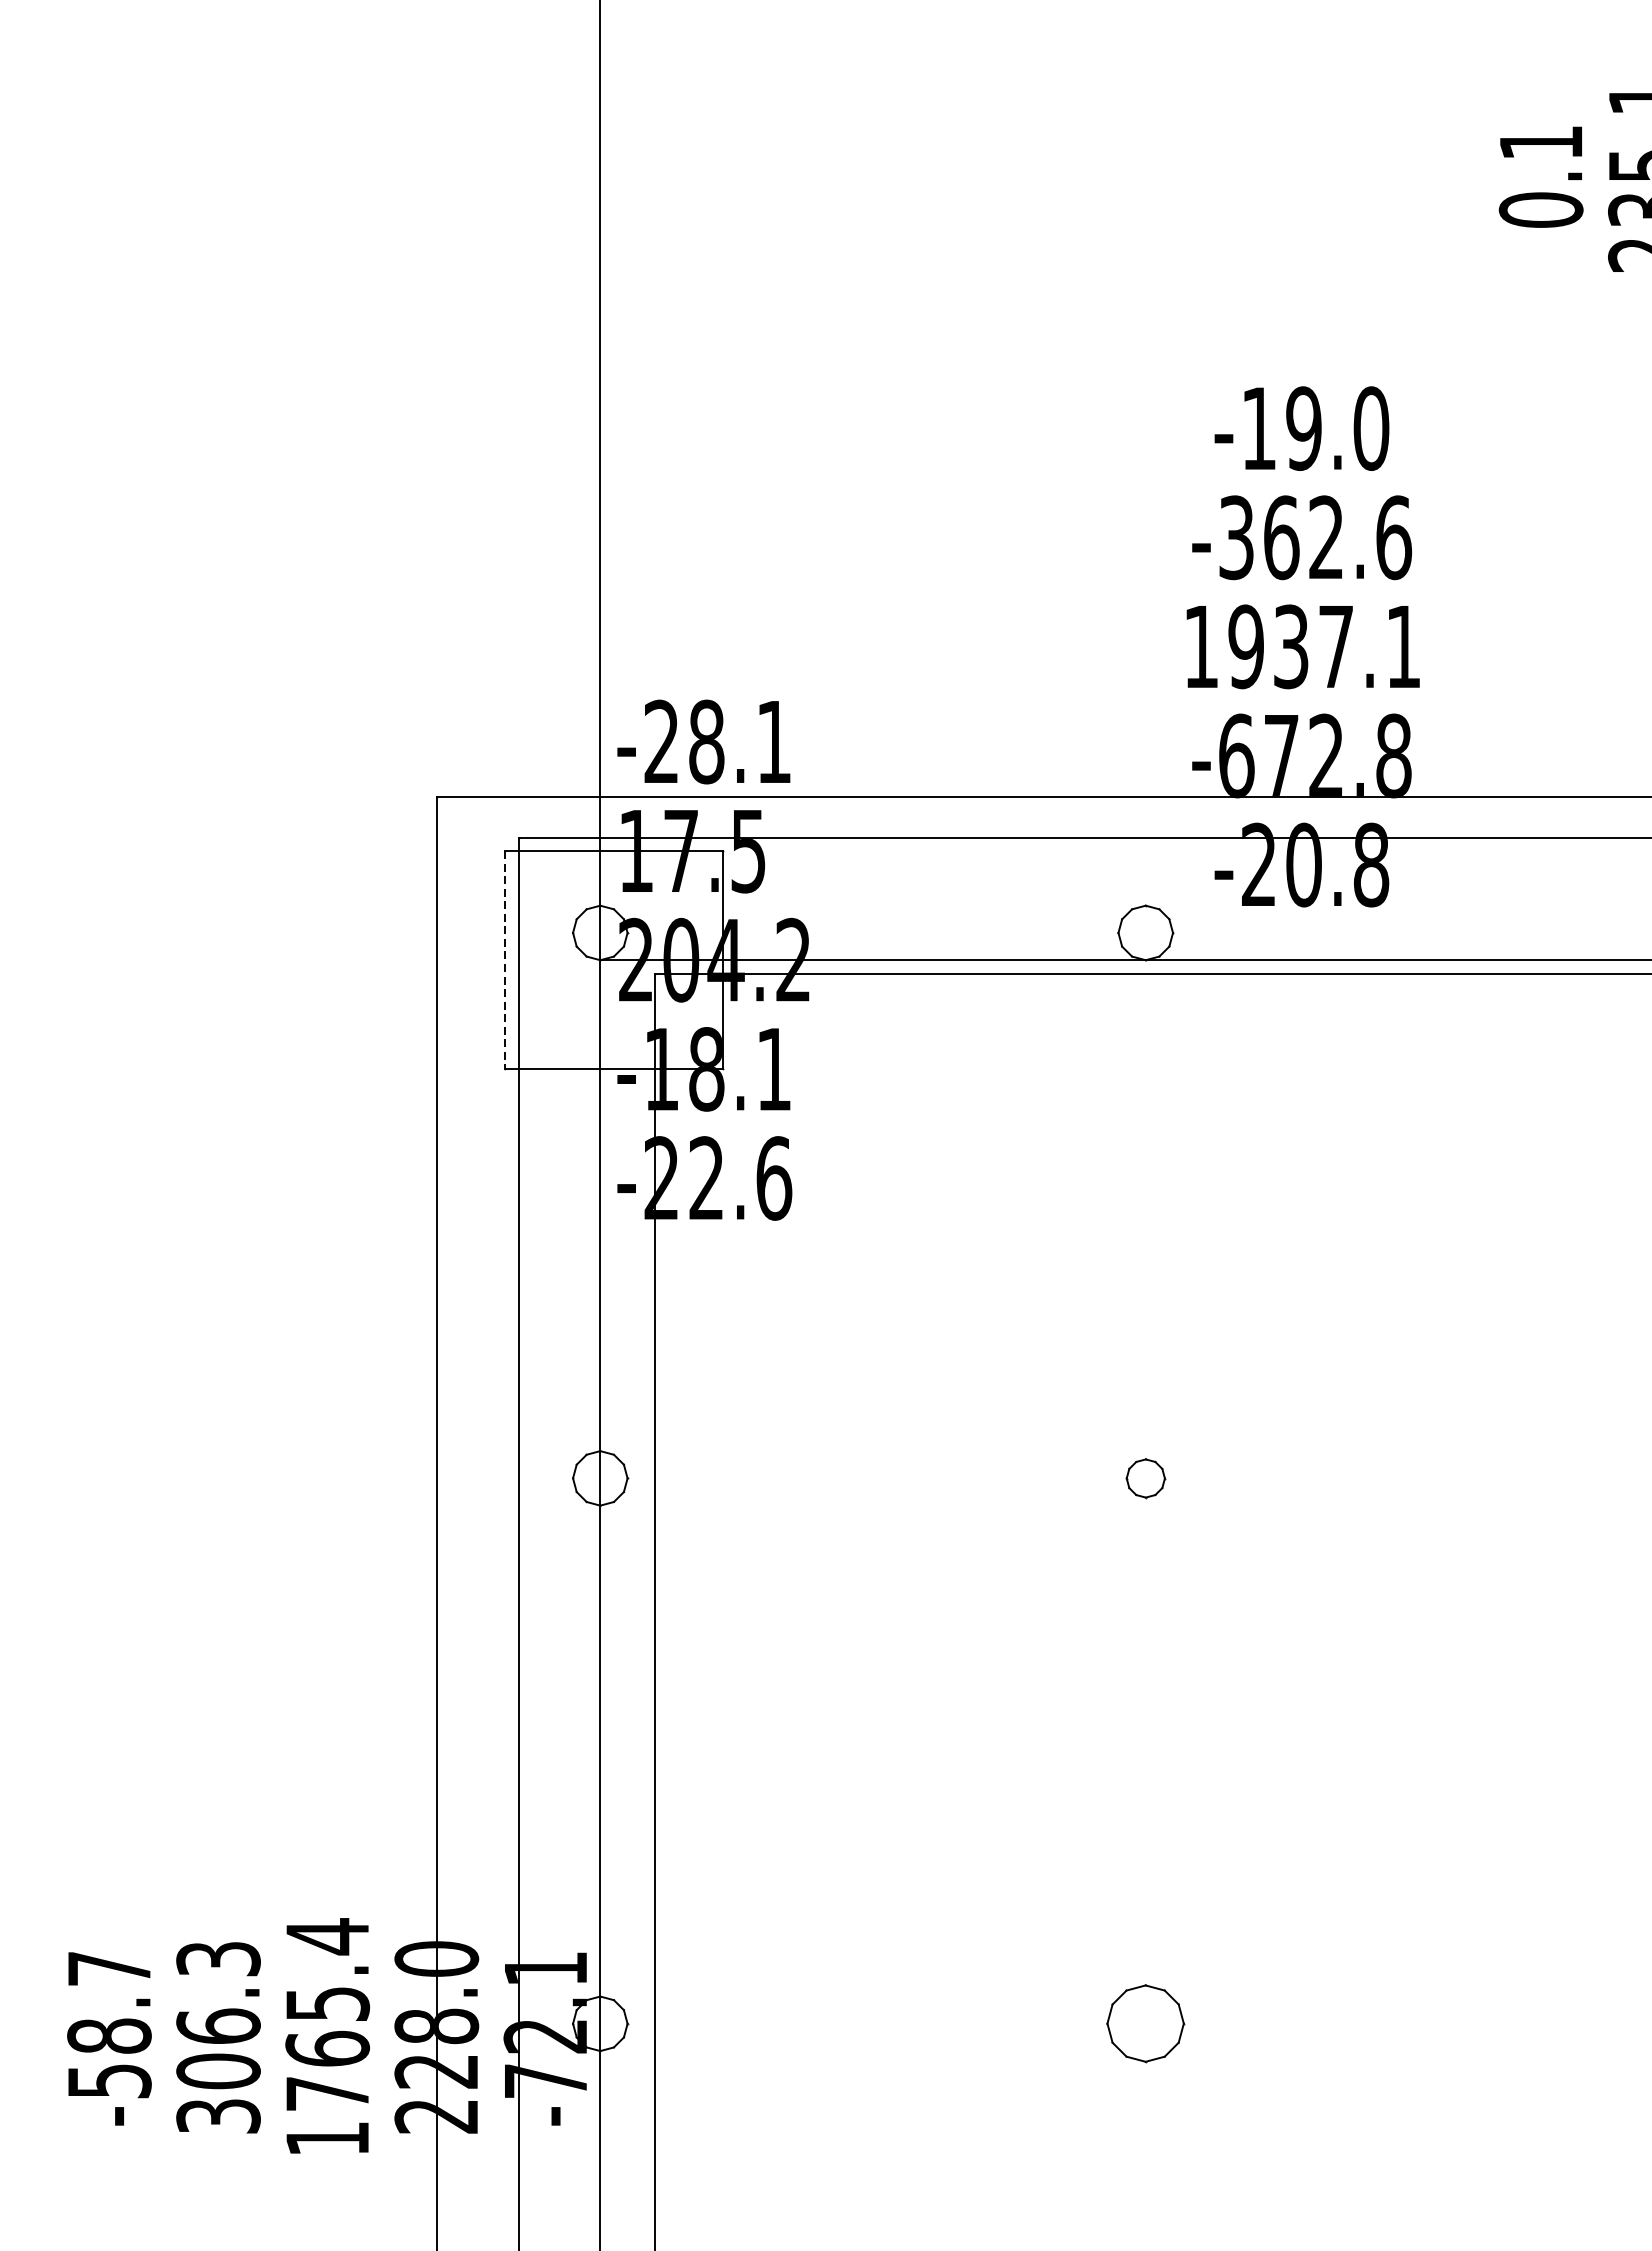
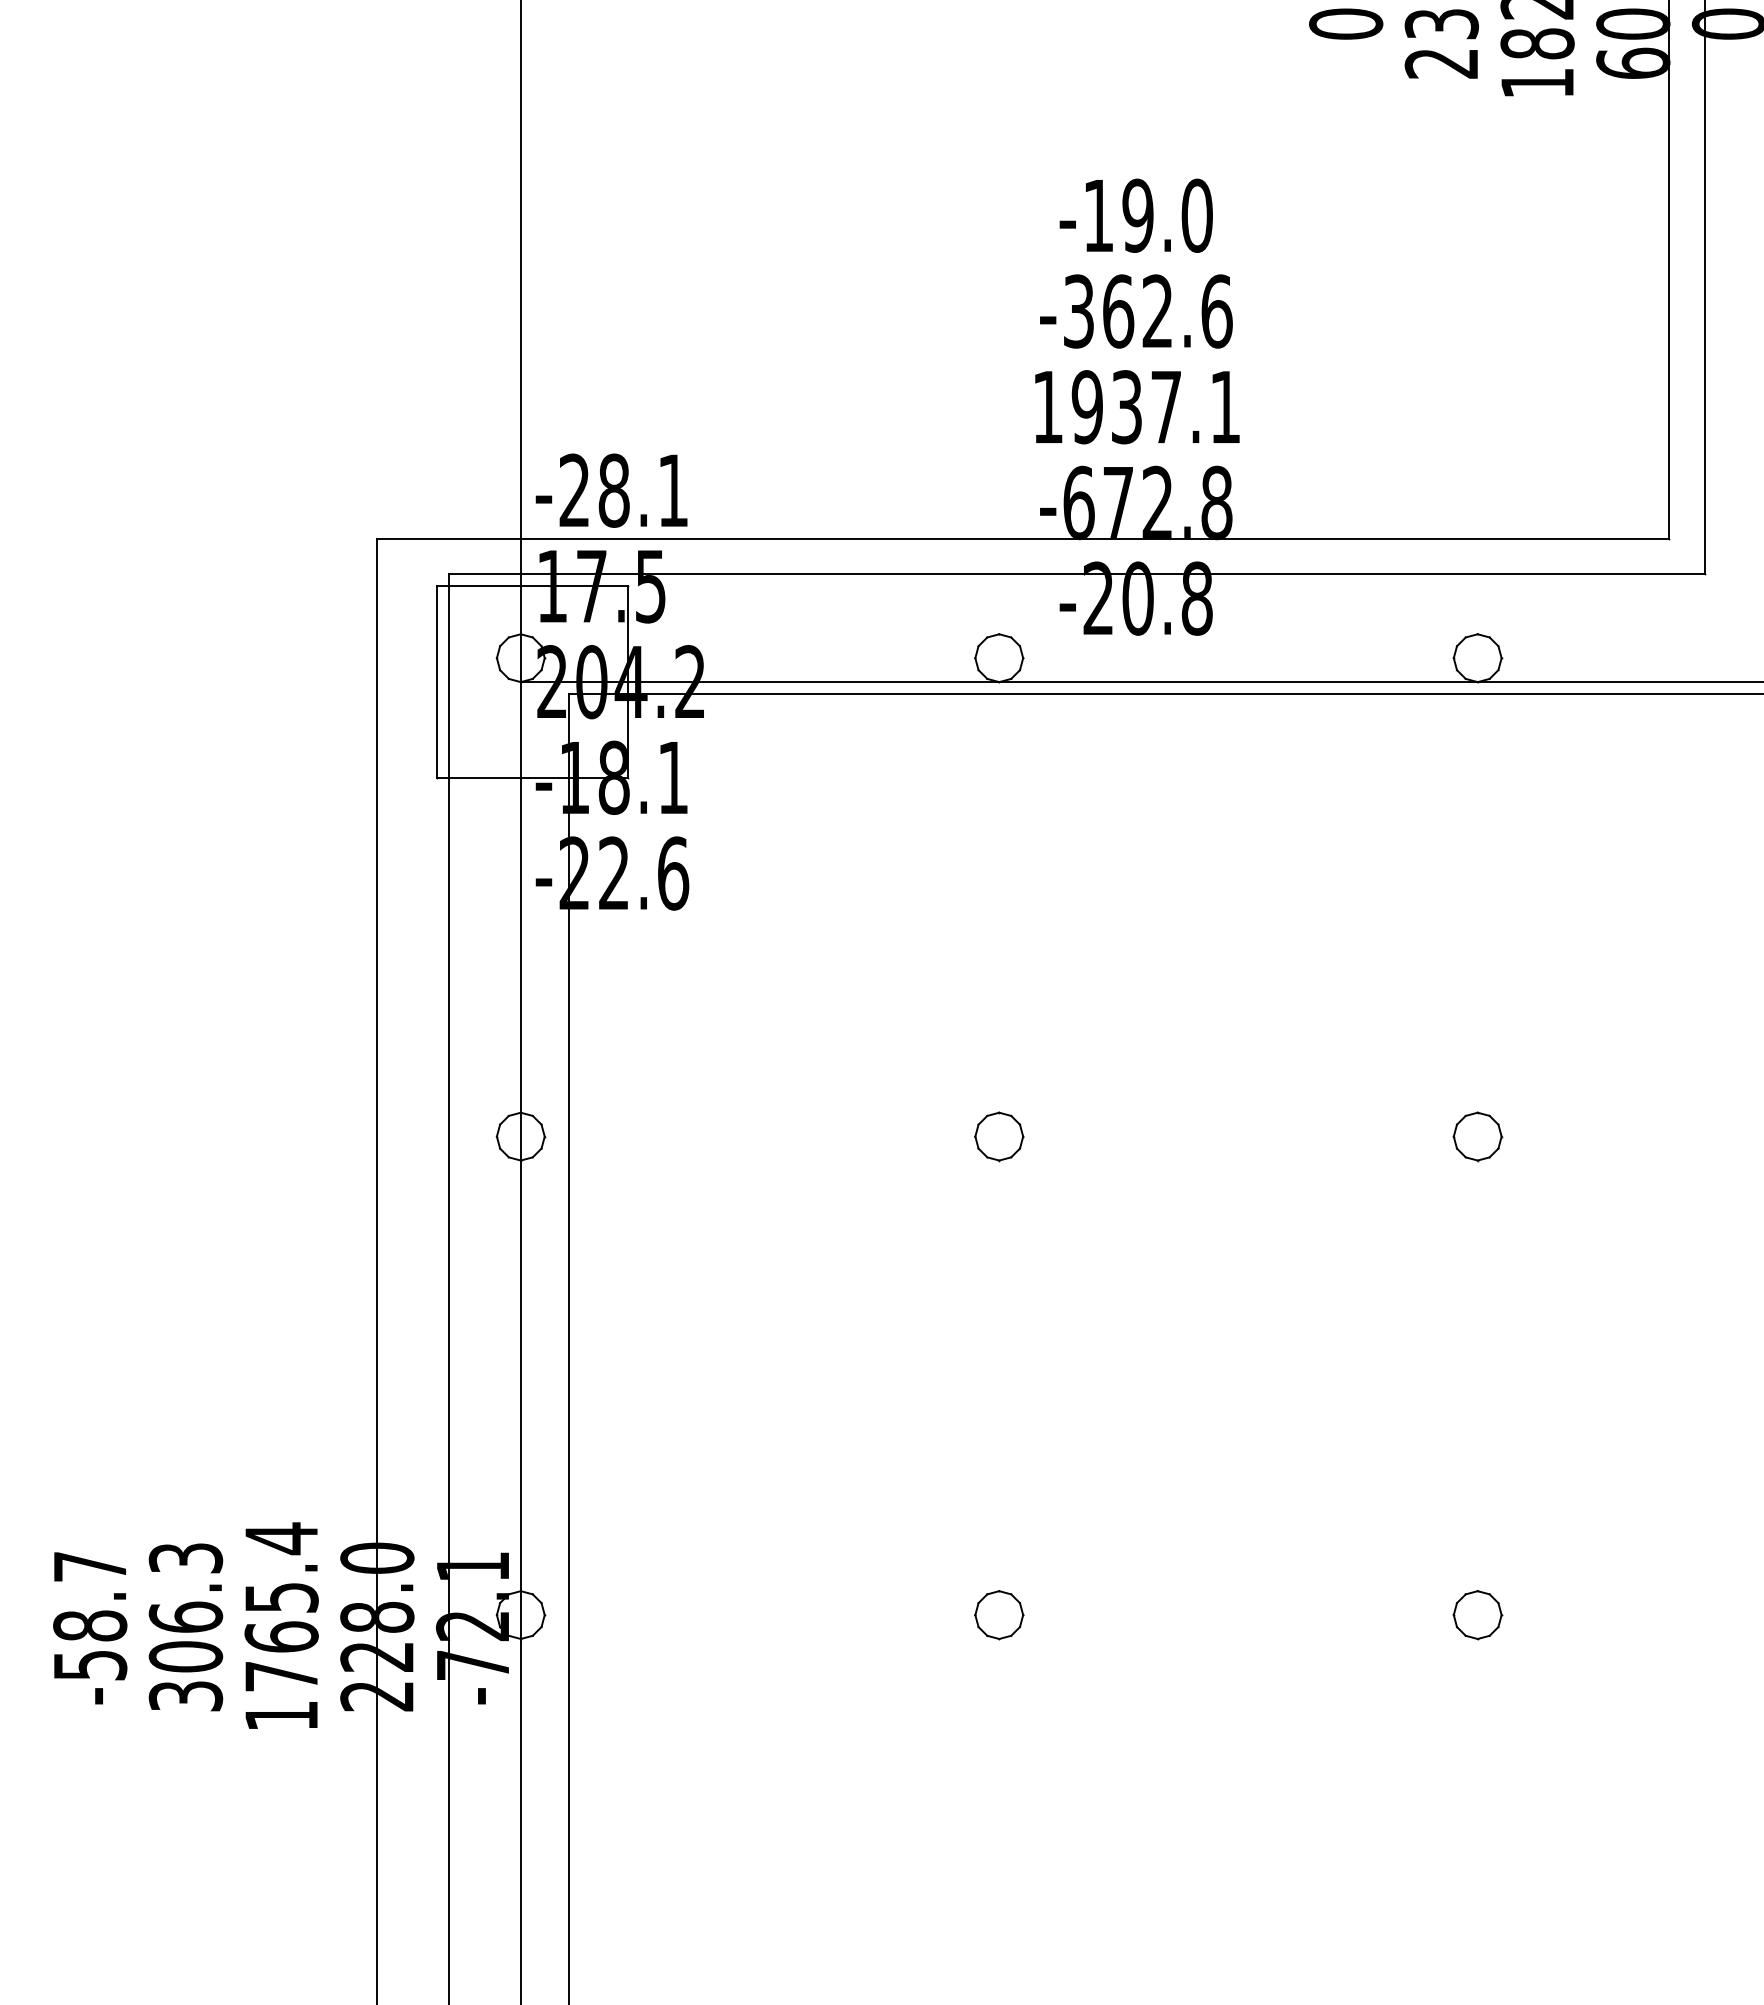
line: (505, 960) -> (437, 682), dashed -> solid
part: (1146, 1478) -> (999, 1136), size x1.43
part: (1146, 2024) -> (999, 1615), size x0.71

